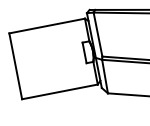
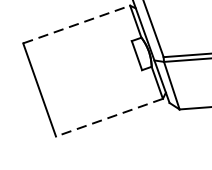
line: (47, 26) -> (77, 25), solid -> dashed
line: (59, 91) -> (108, 117), solid -> dashed

